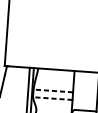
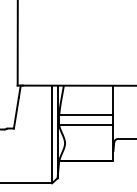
line: (52, 91) -> (85, 115), dashed -> solid
line: (52, 98) -> (85, 125), dashed -> solid

